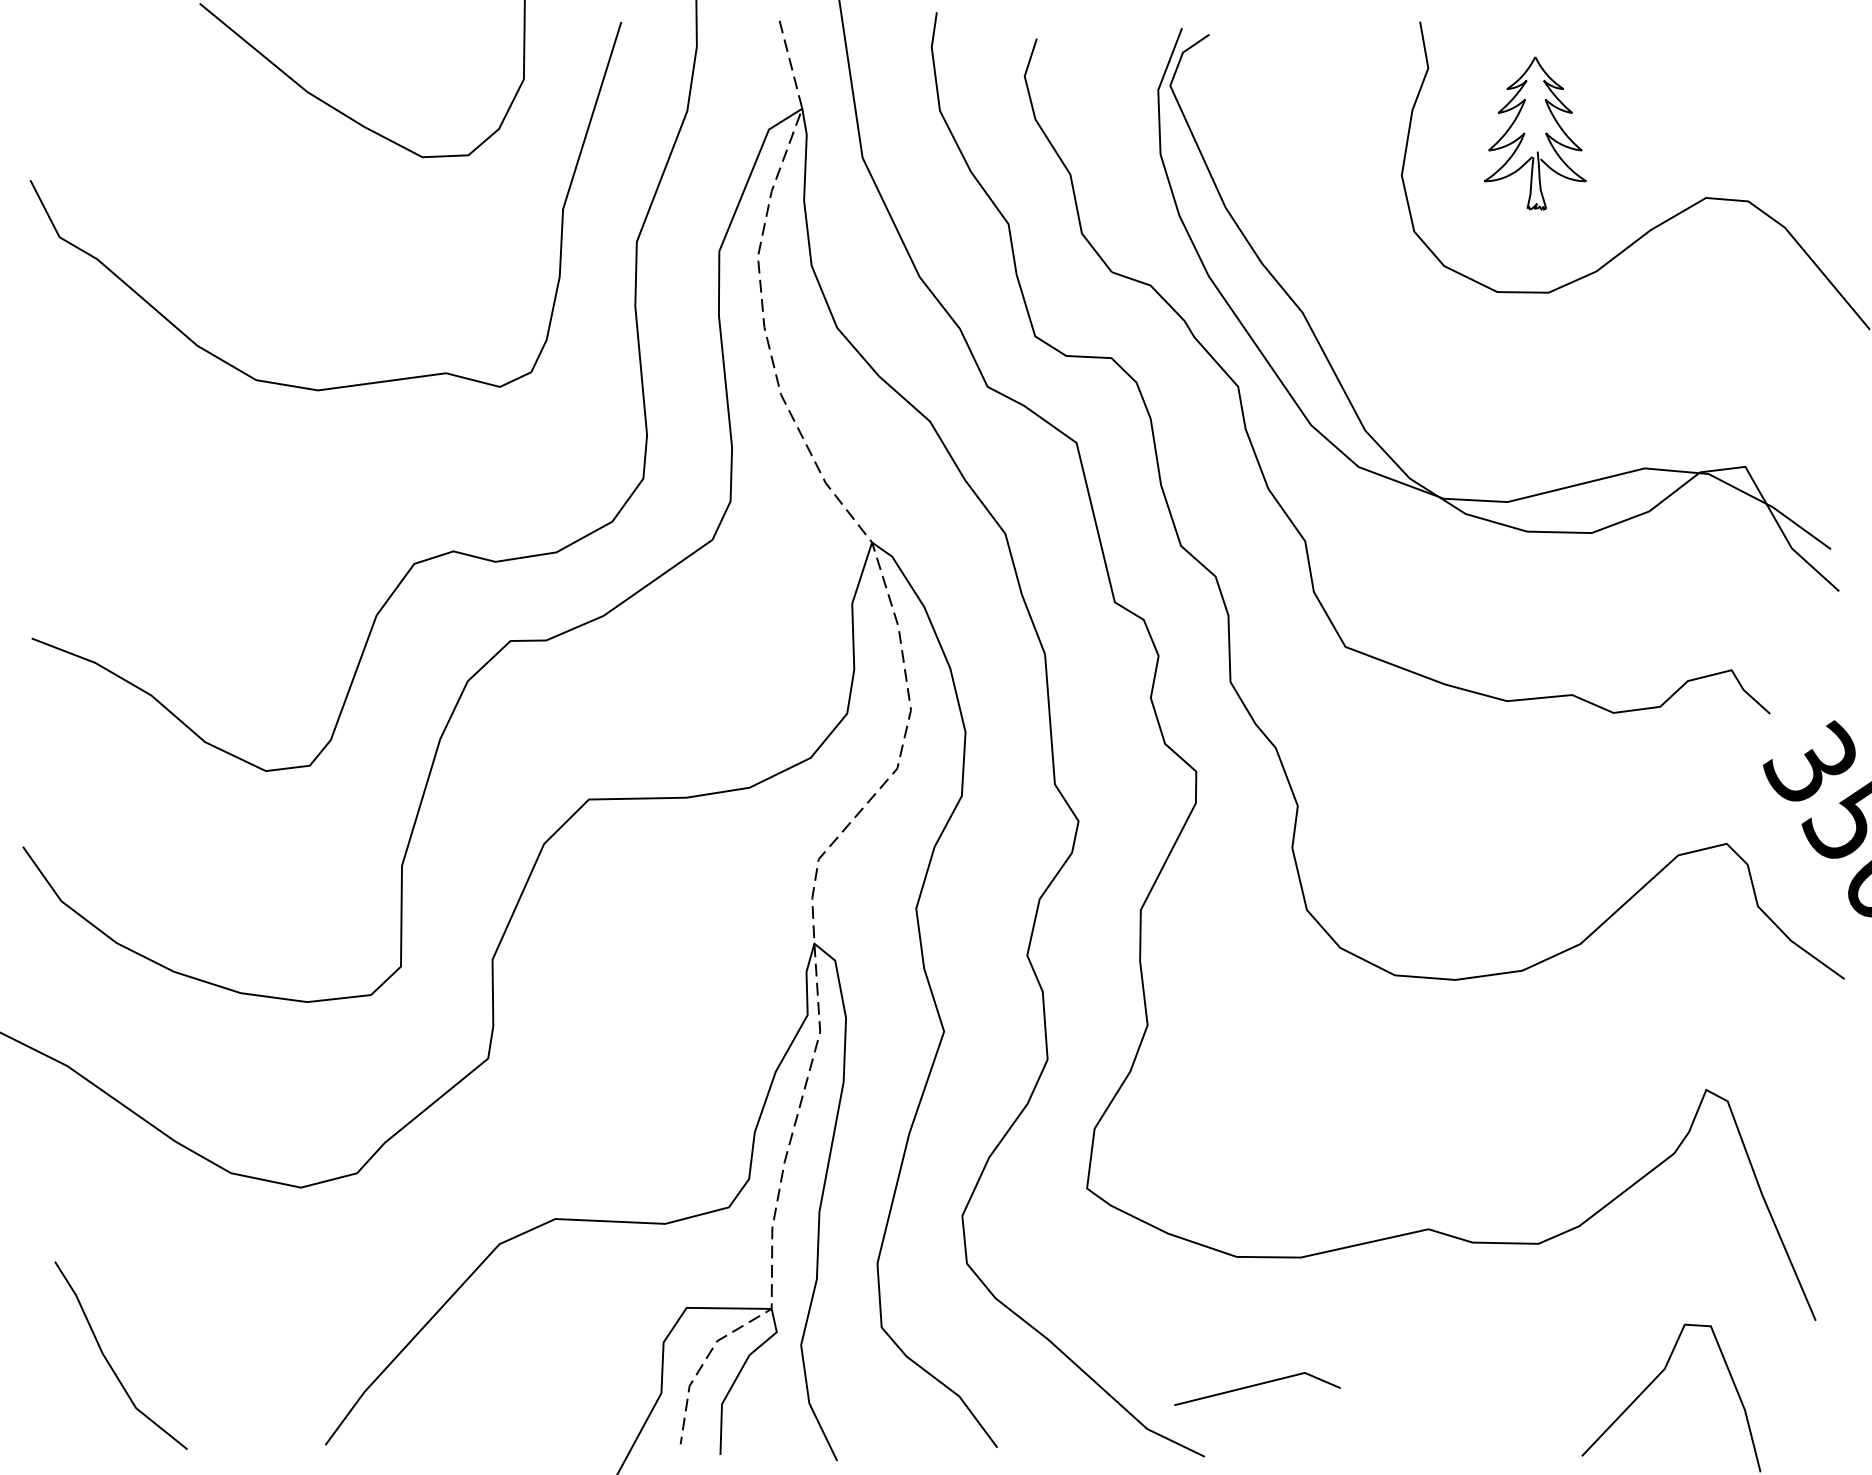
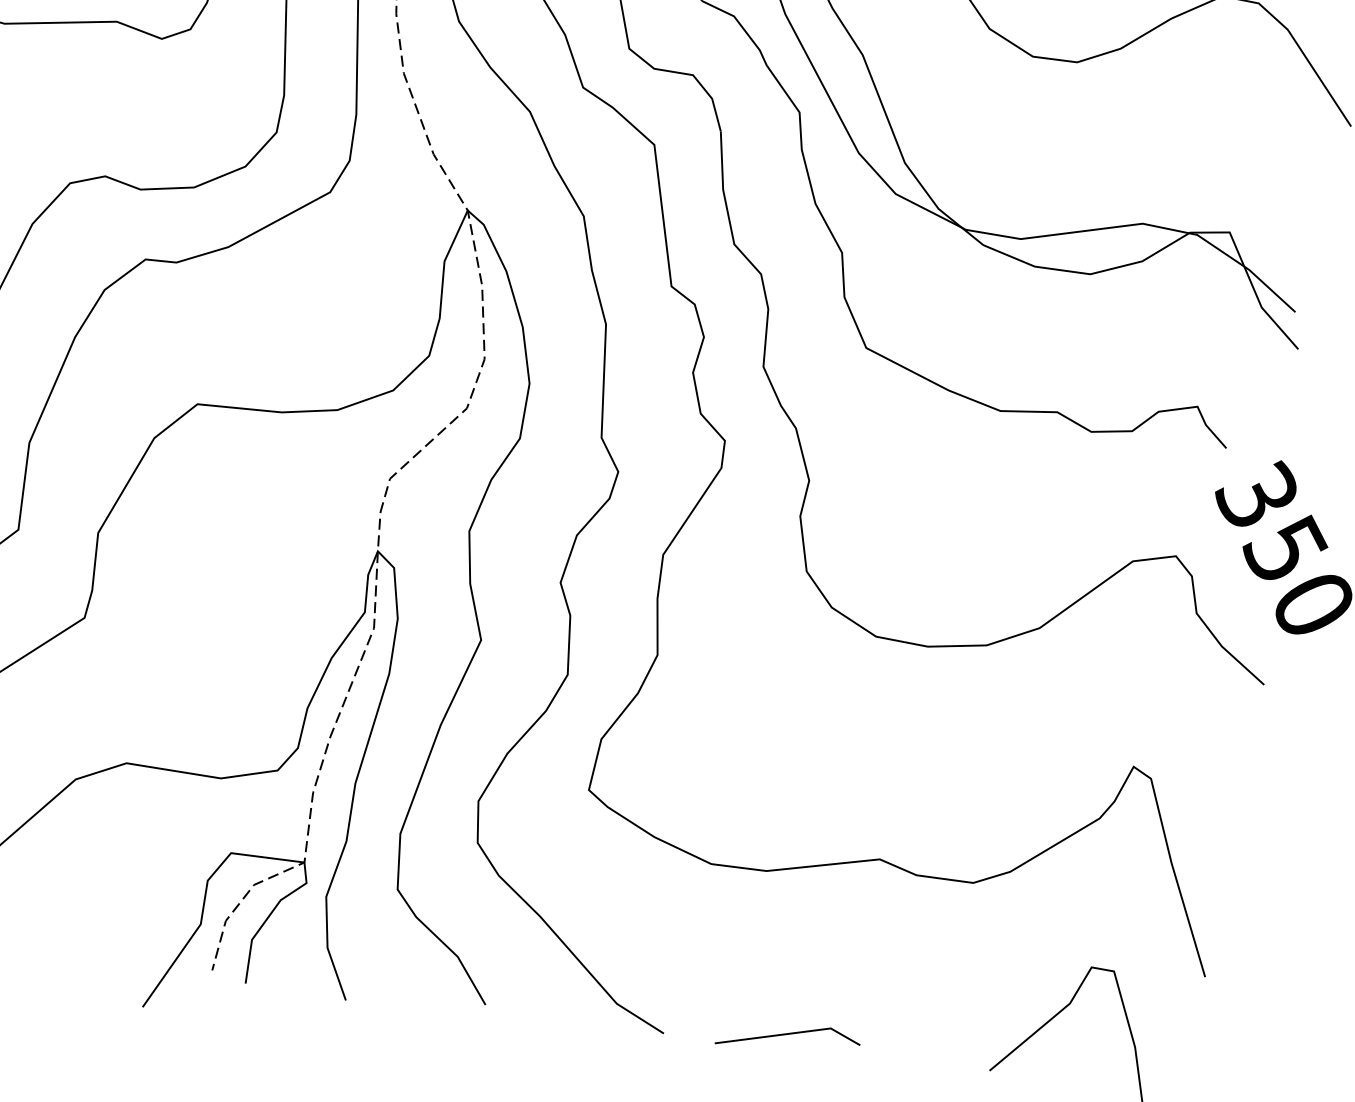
line: (1255, 1386) -> (786, 1035), moved

